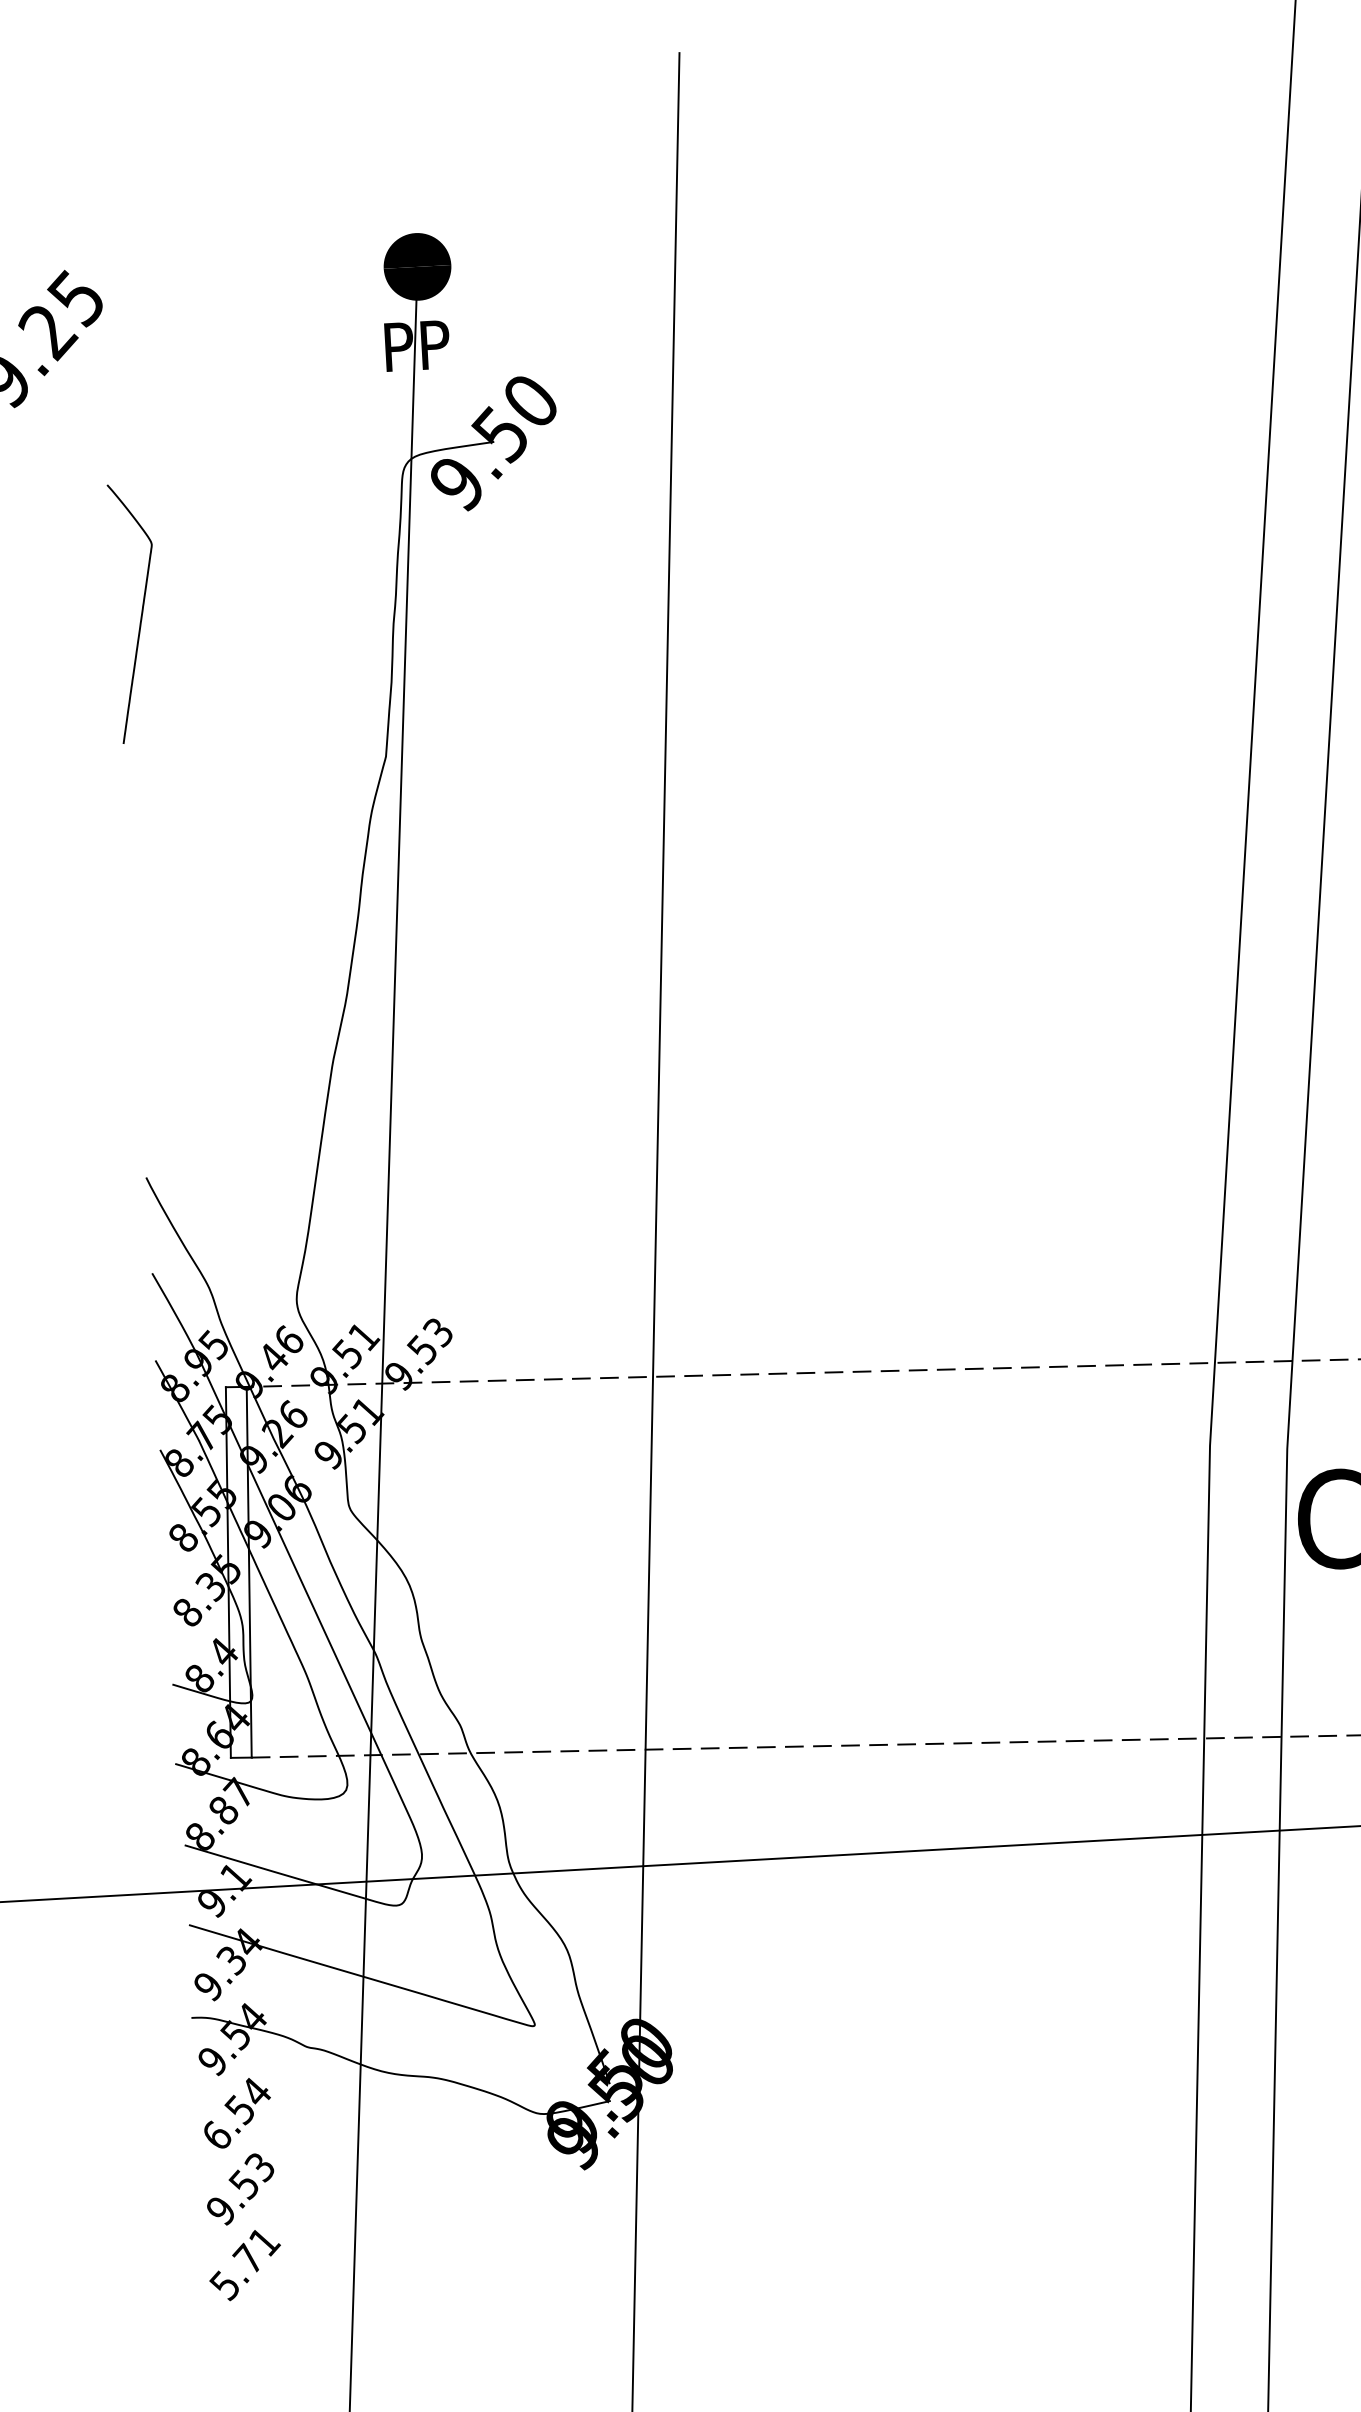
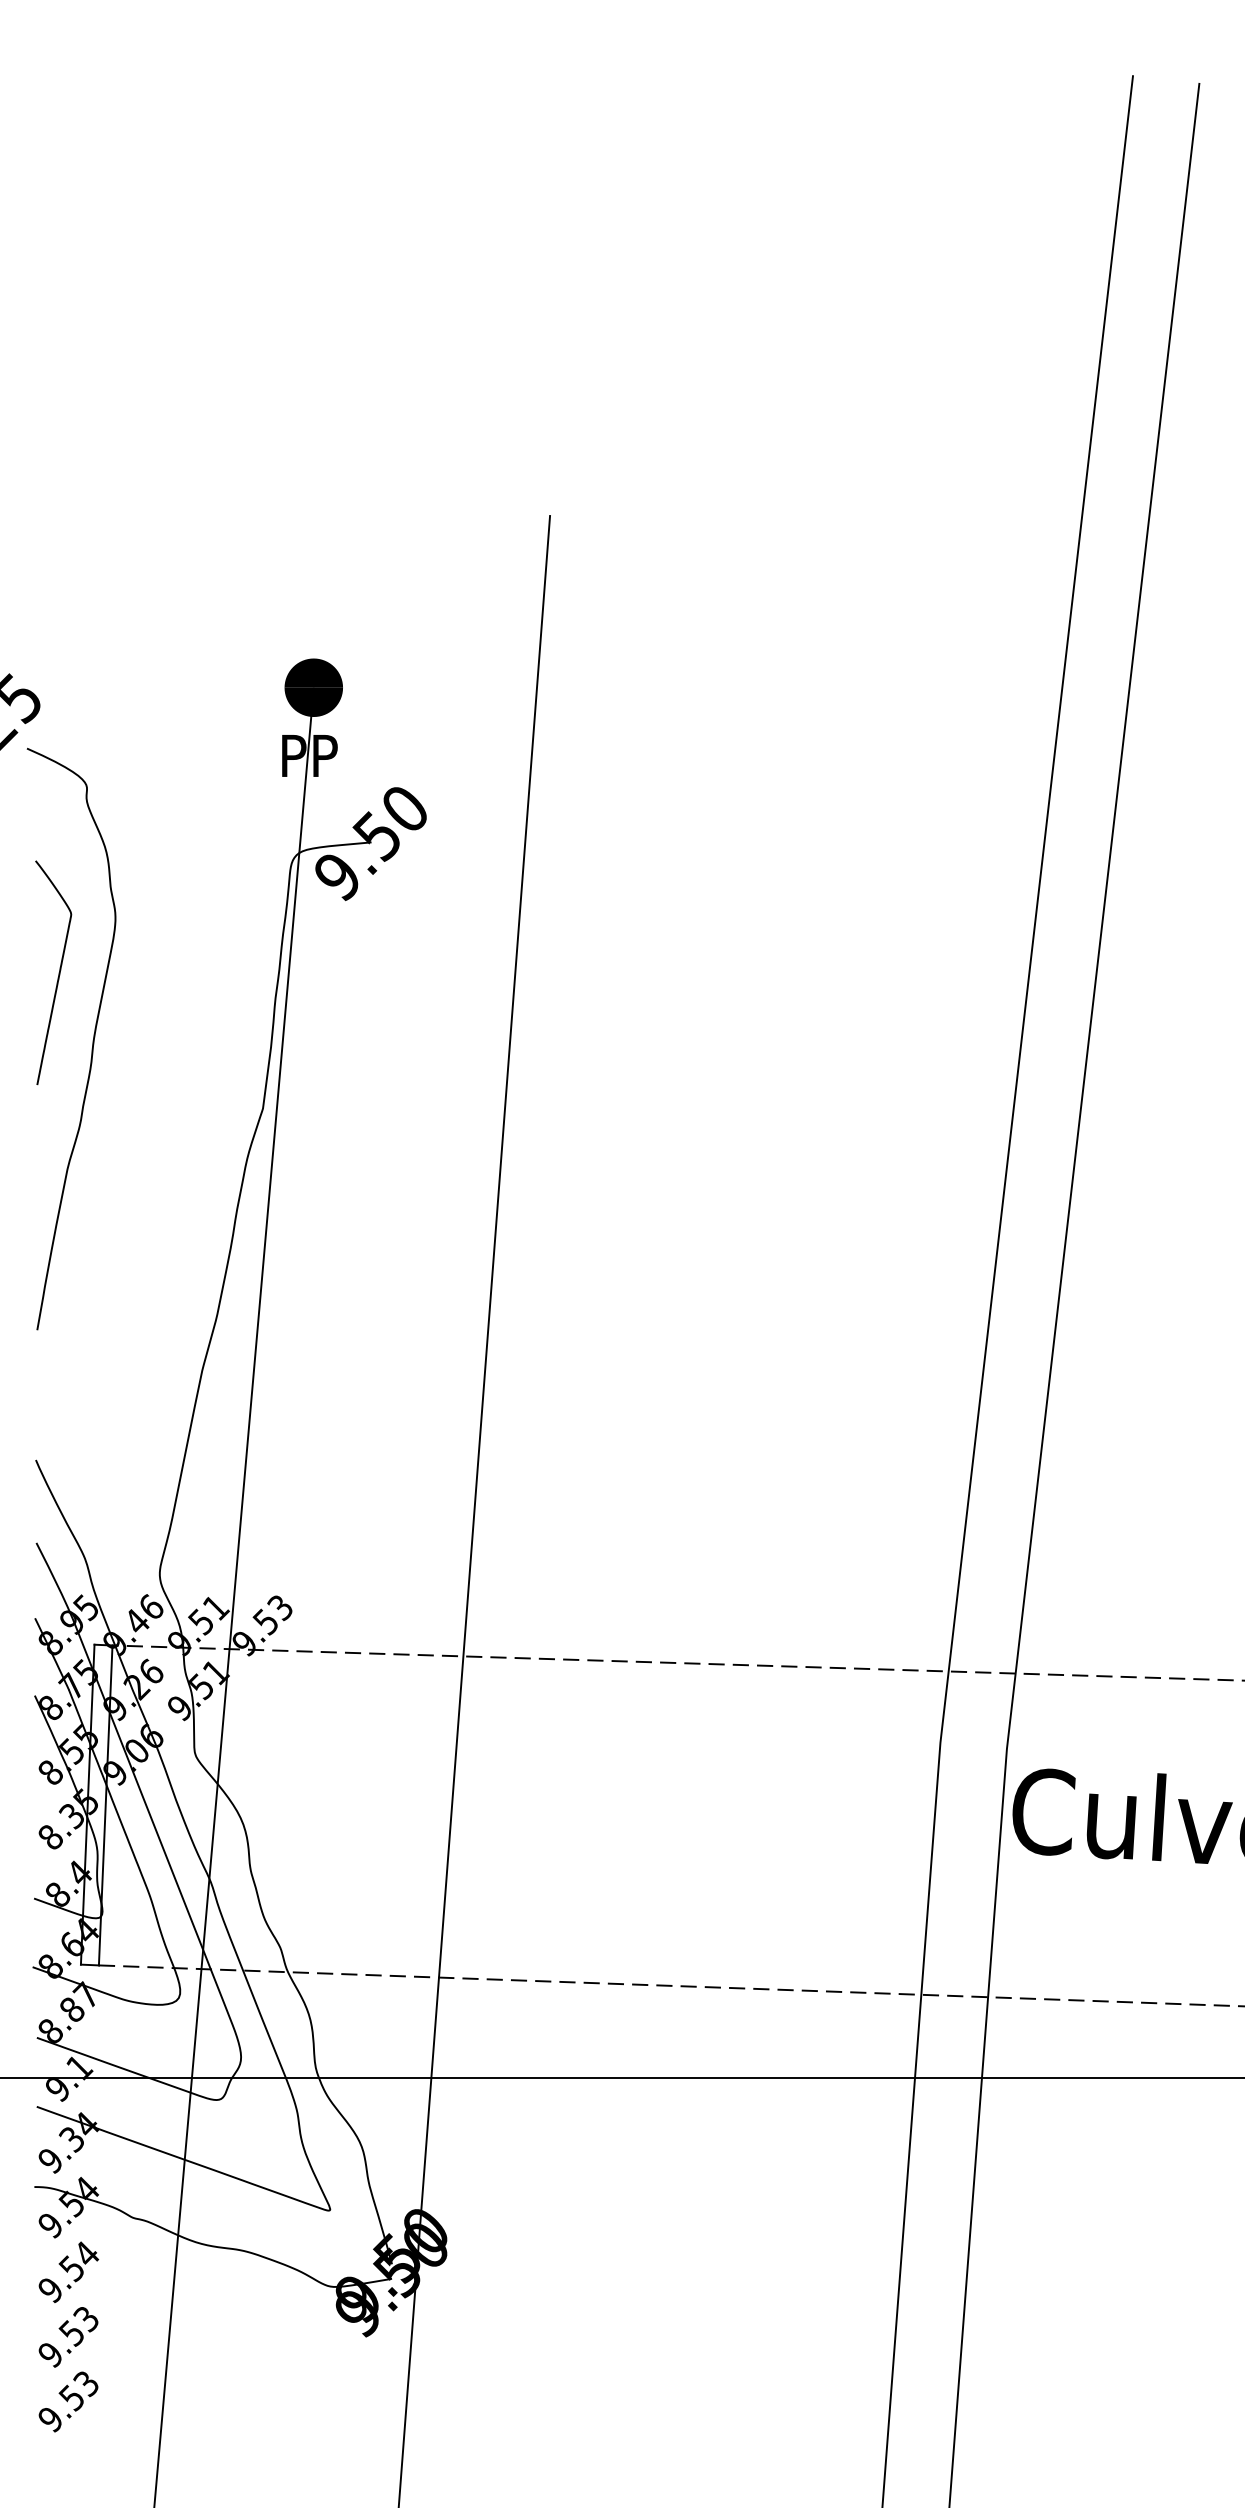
curve: (184, 688) -> (92, 1040), added
text: (216, 2135) -> (50, 2289), 6.54 -> 9.54
text: (244, 2264) -> (68, 2402), 5.71 -> 9.53

